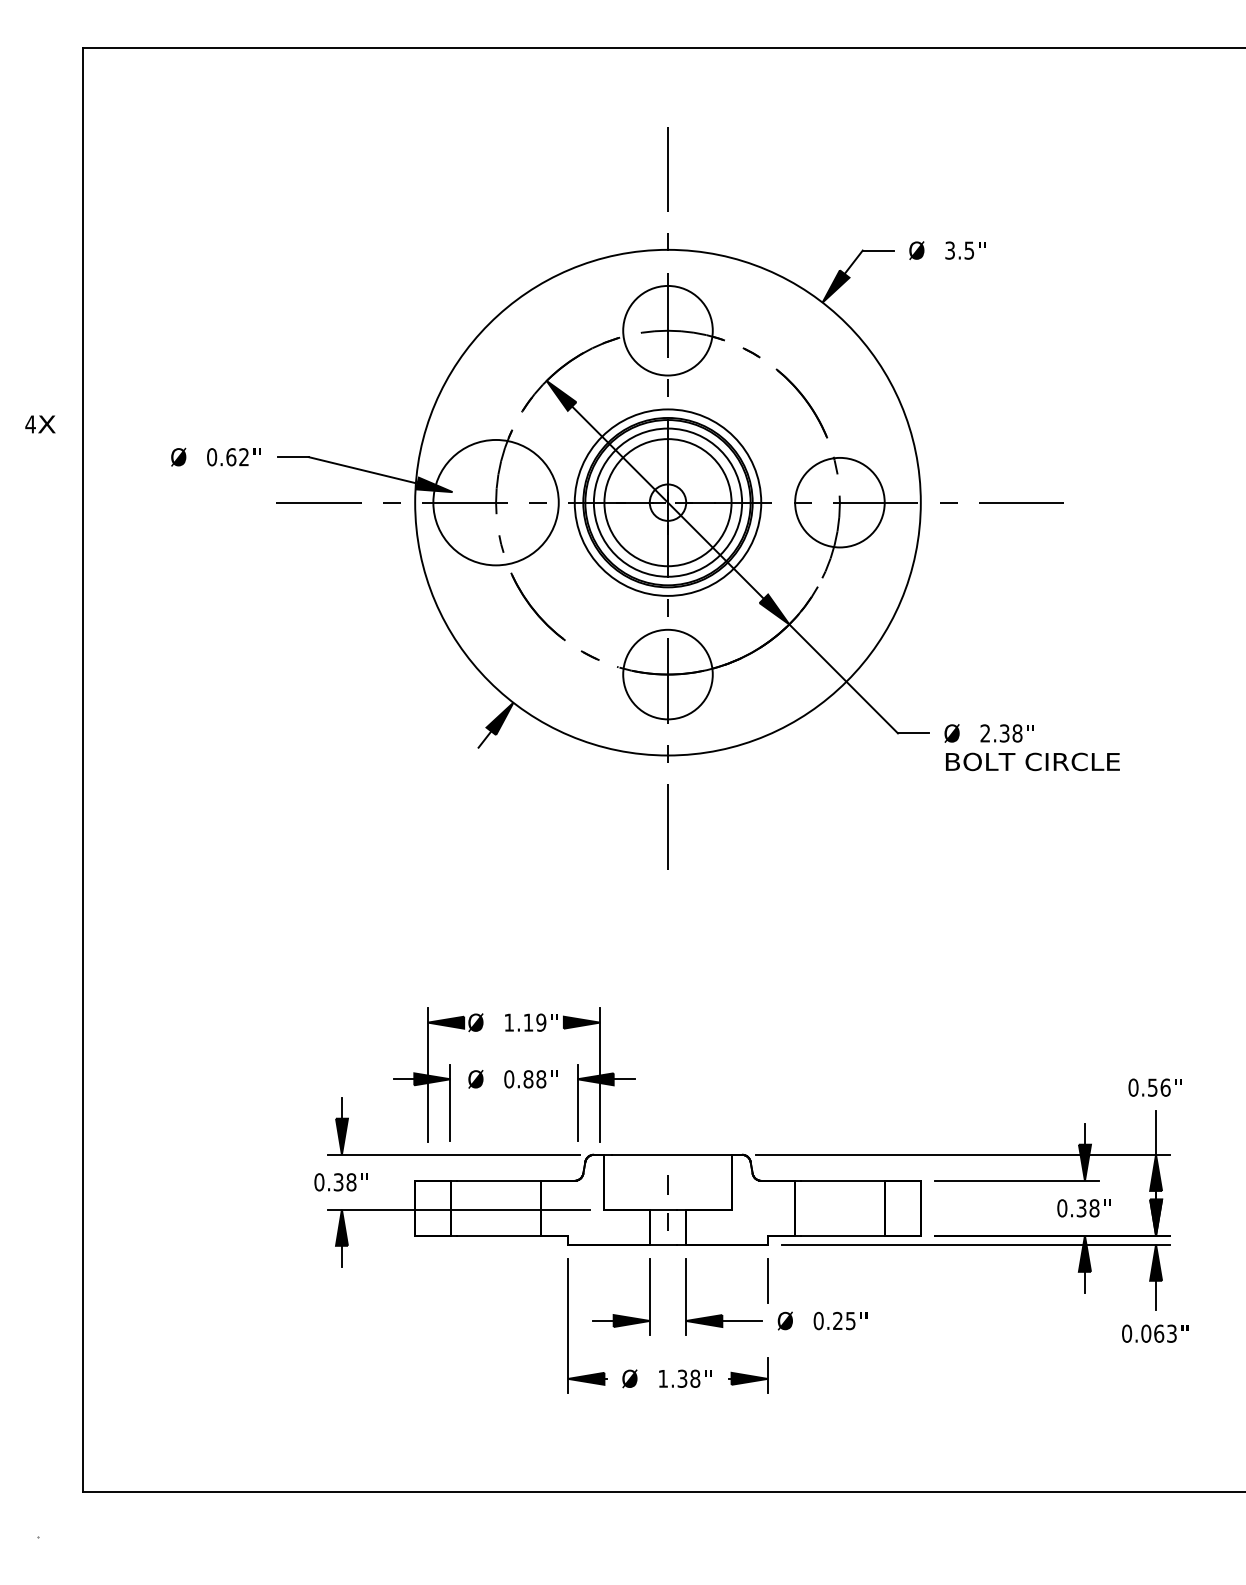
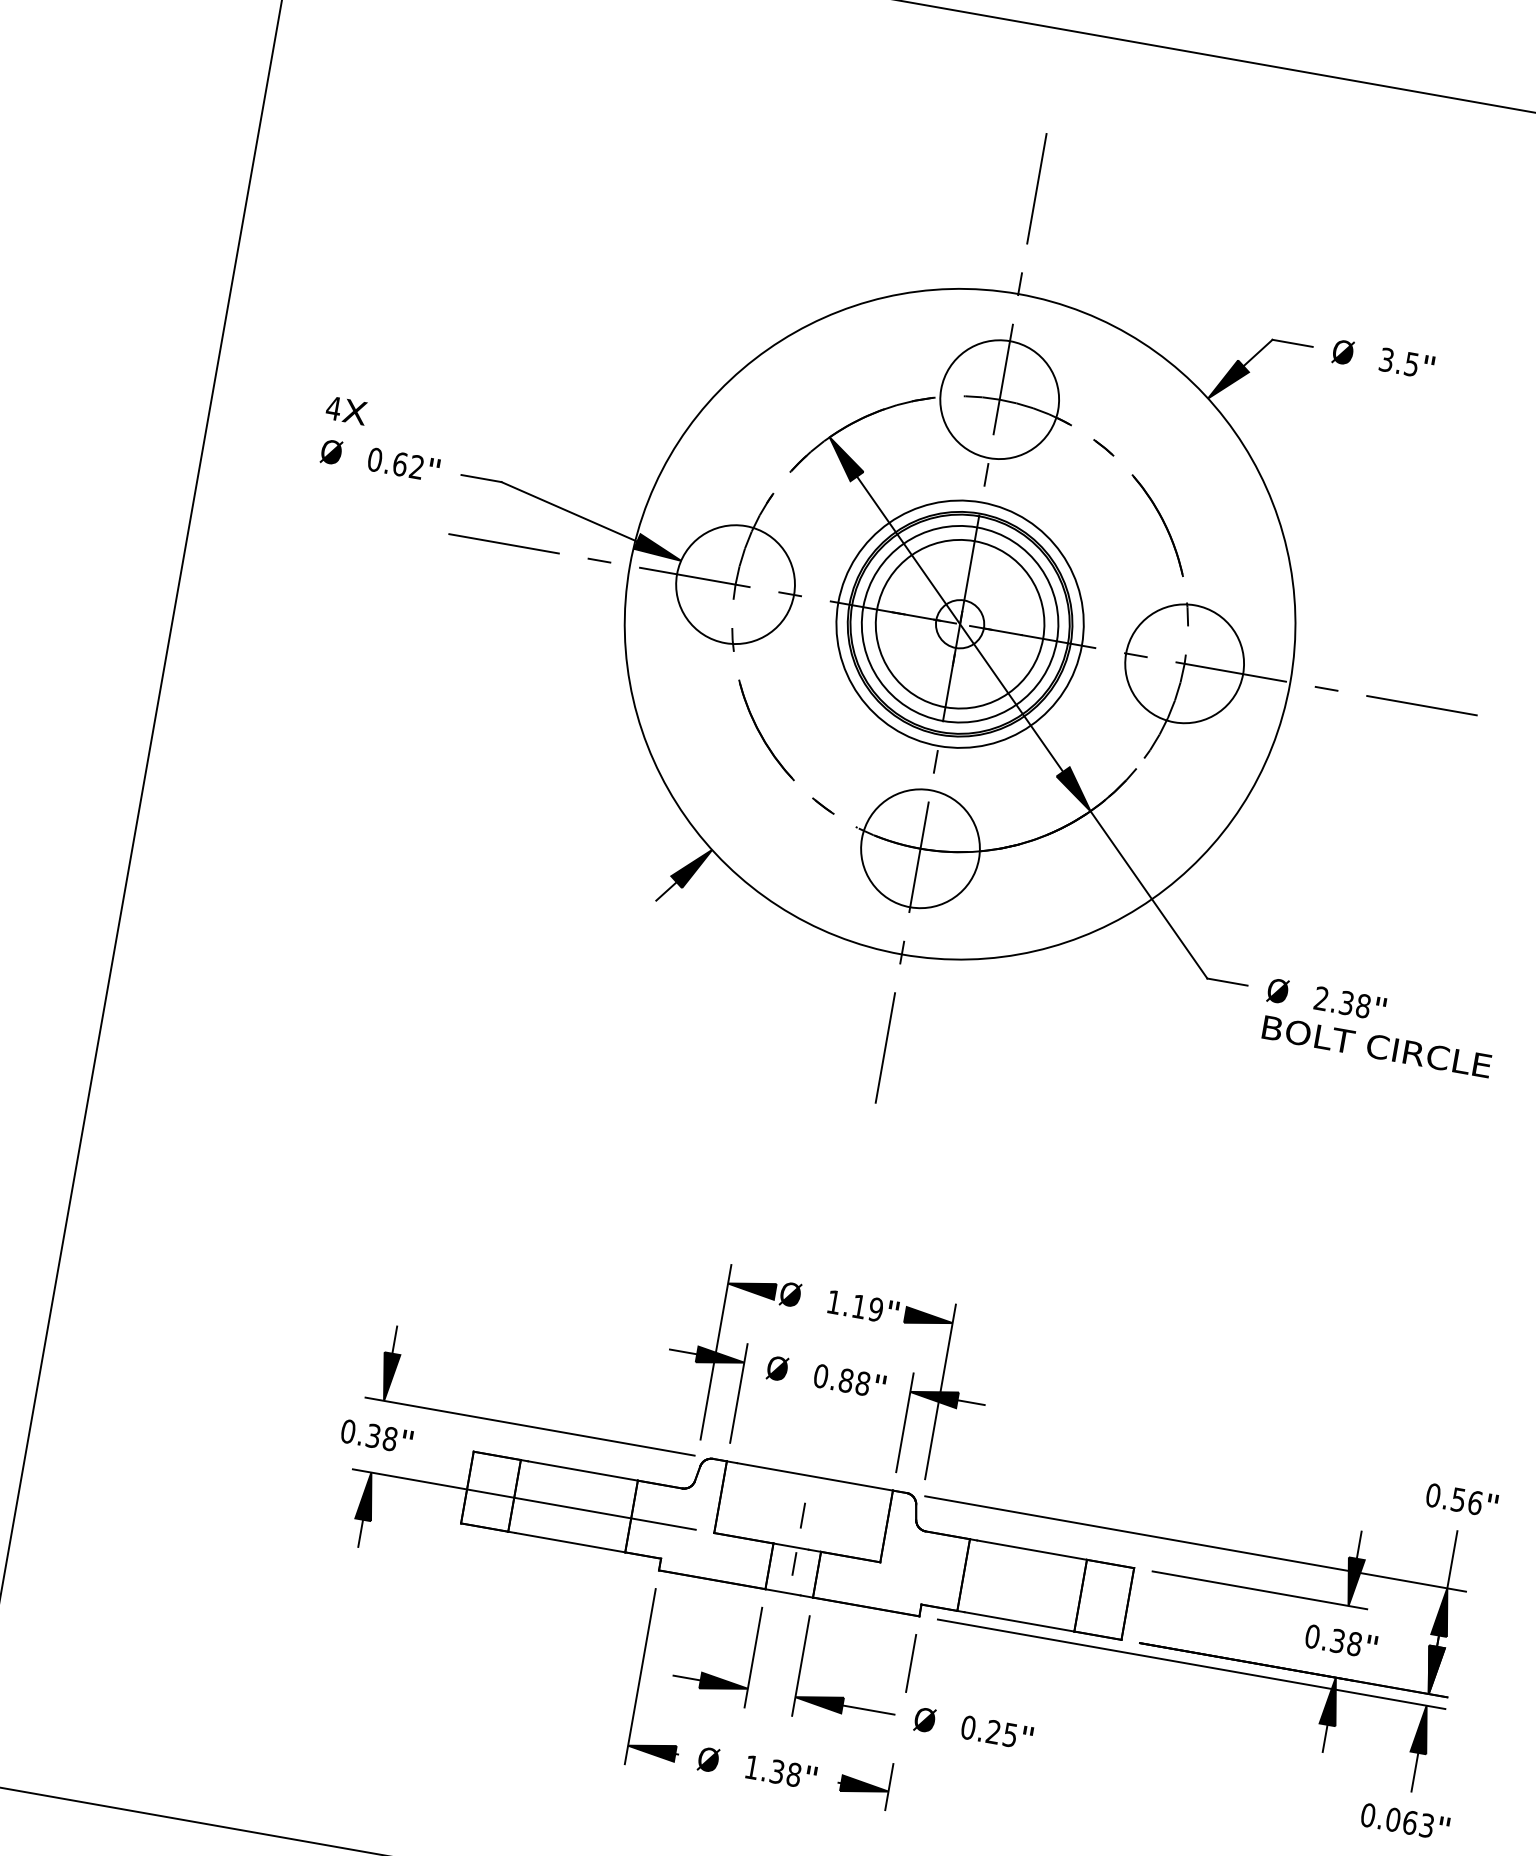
text: (40, 424) -> (346, 410), moved
circle: (495, 502) -> (734, 584), size x0.71
part: (514, 1074) -> (829, 1371), moved

